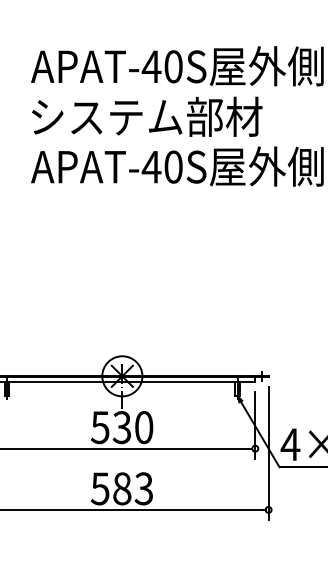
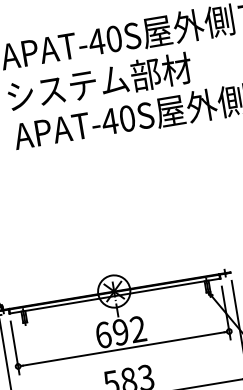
text: (121, 427) -> (120, 332), 530 -> 692

